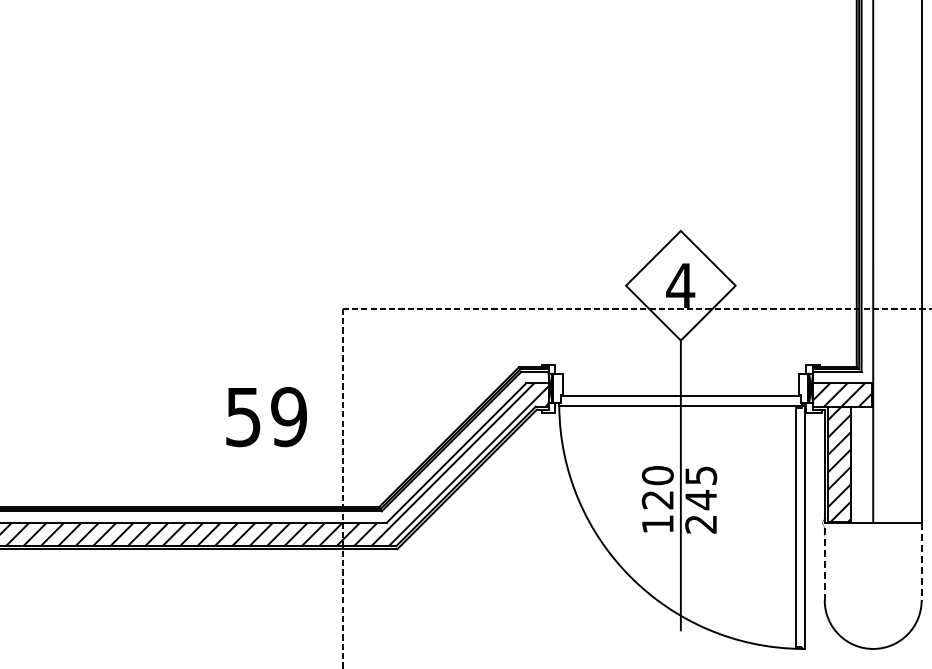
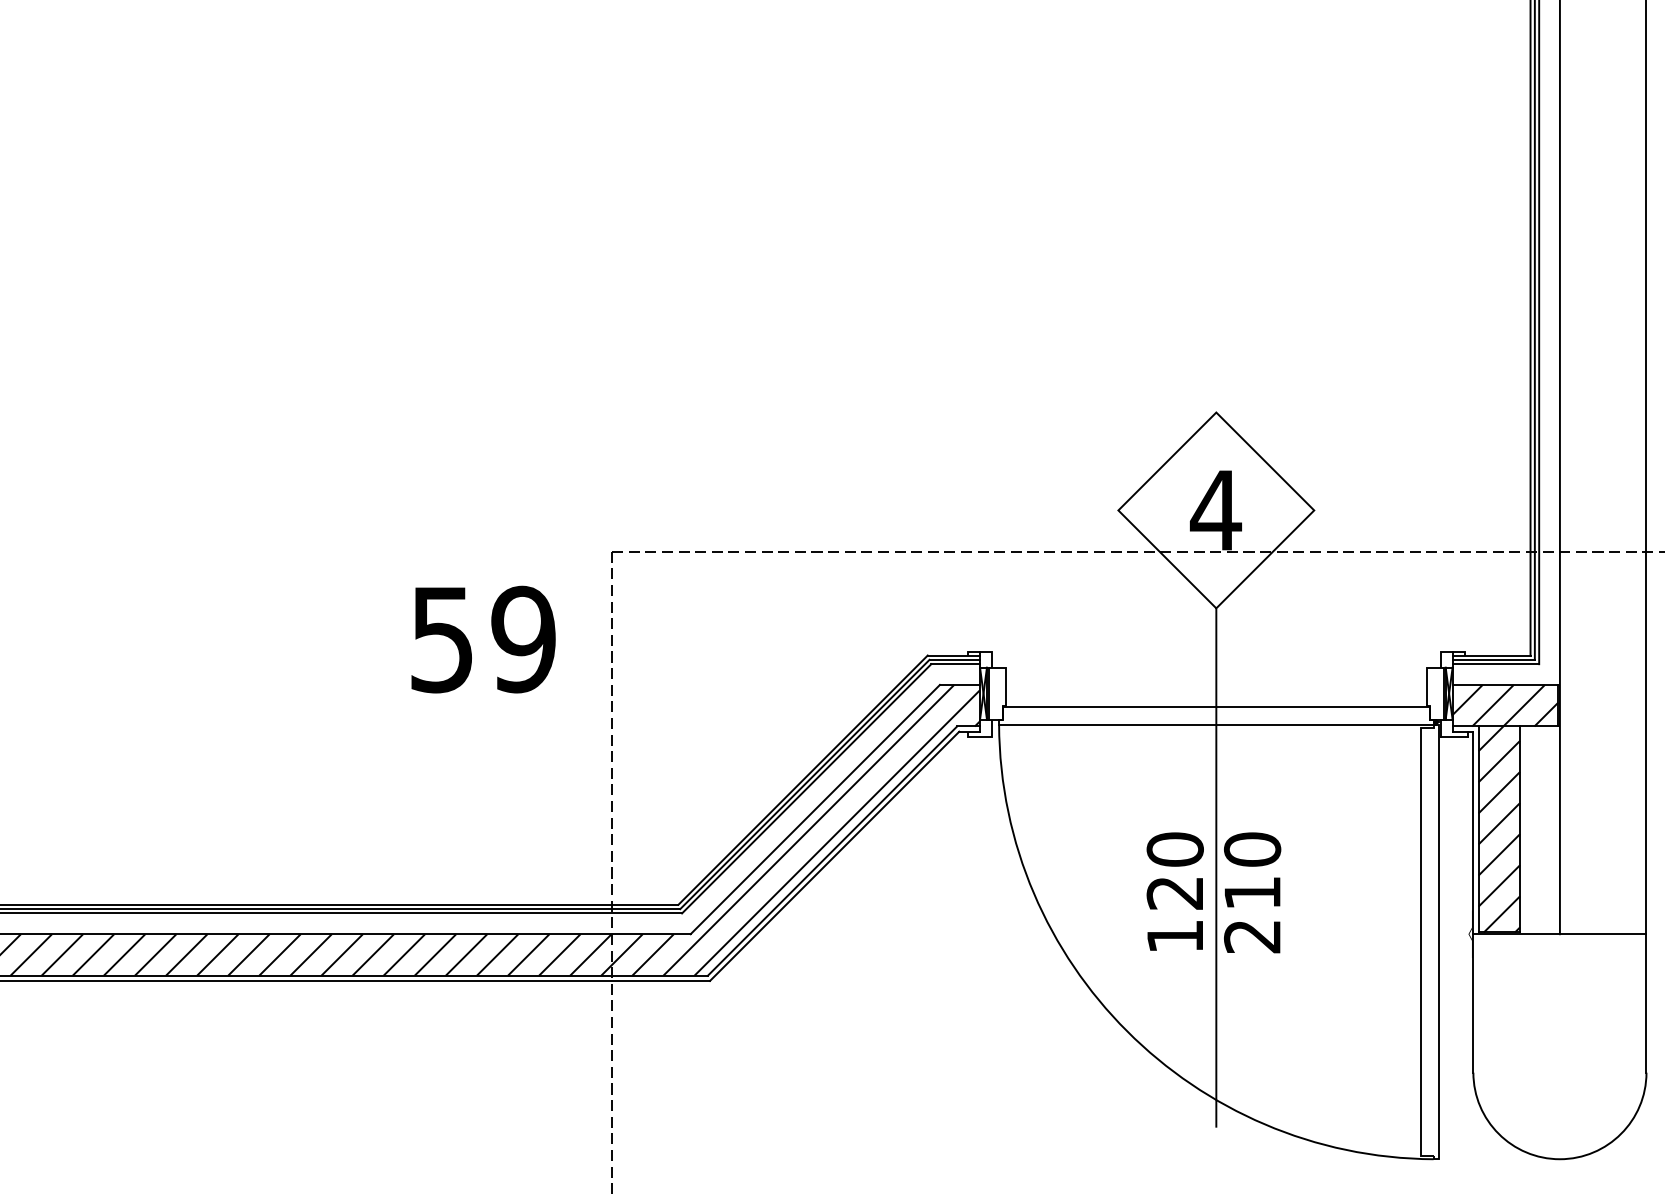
text: (266, 417) -> (483, 640), moved
text: (701, 488) -> (1253, 872), 245 -> 210
line: (824, 561) -> (1472, 1003), dashed -> solid
line: (921, 561) -> (1646, 1003), dashed -> solid

